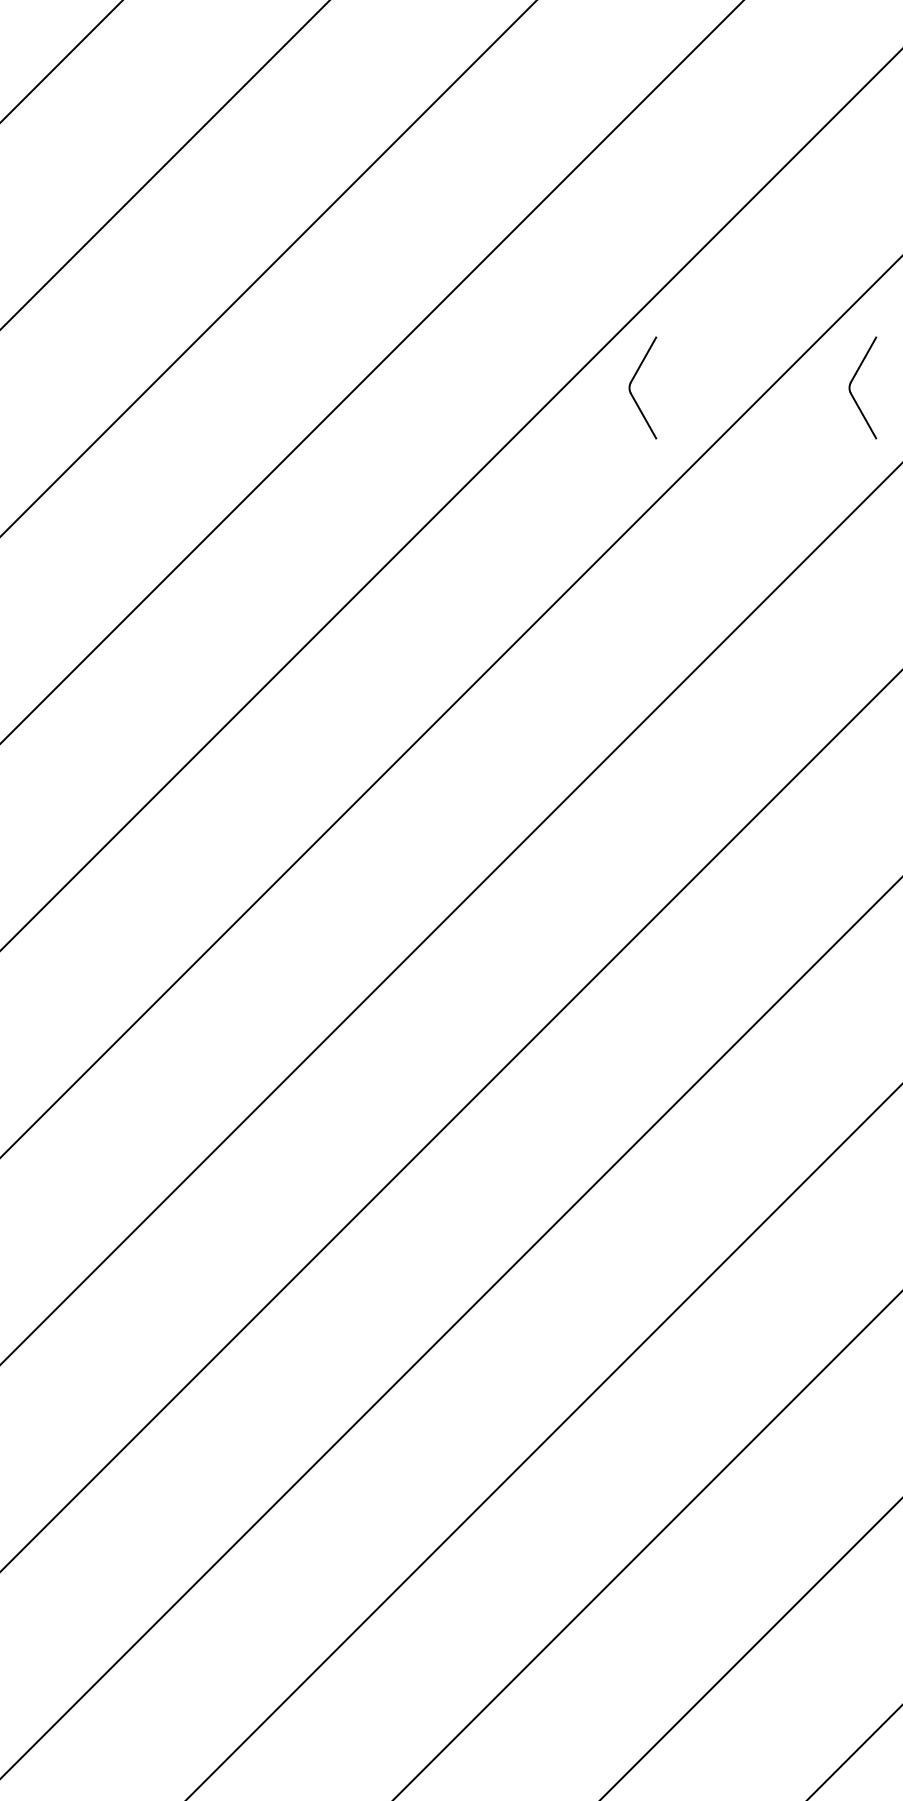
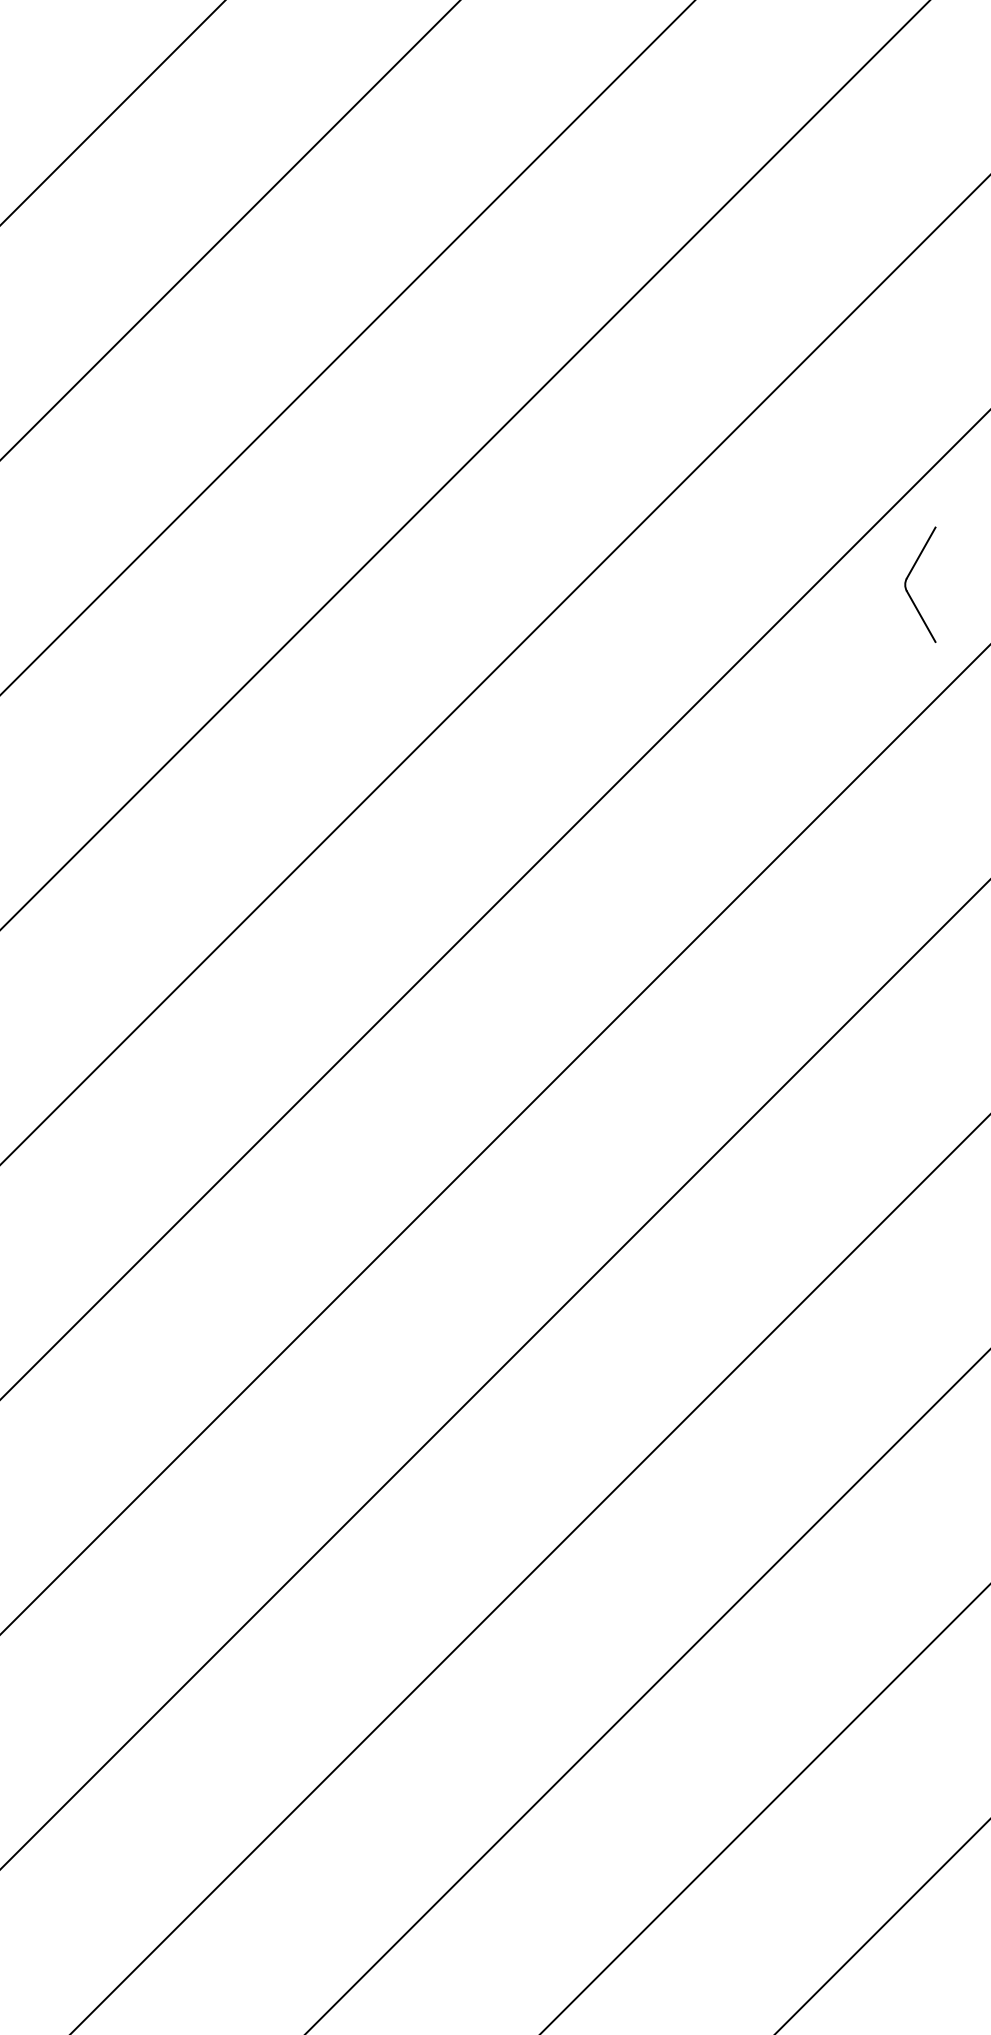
part: (632, 381) -> (659, 577), removed

